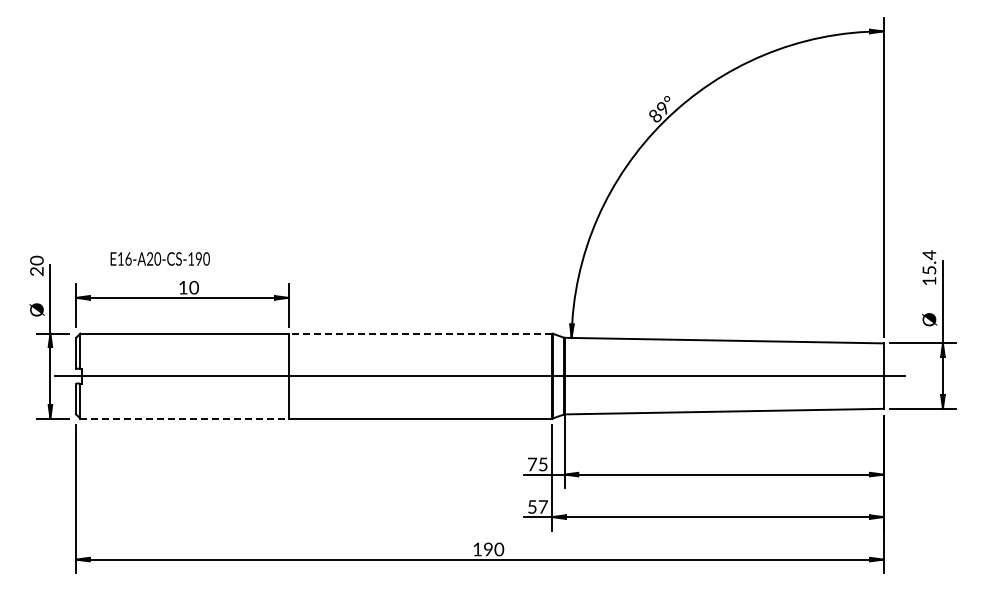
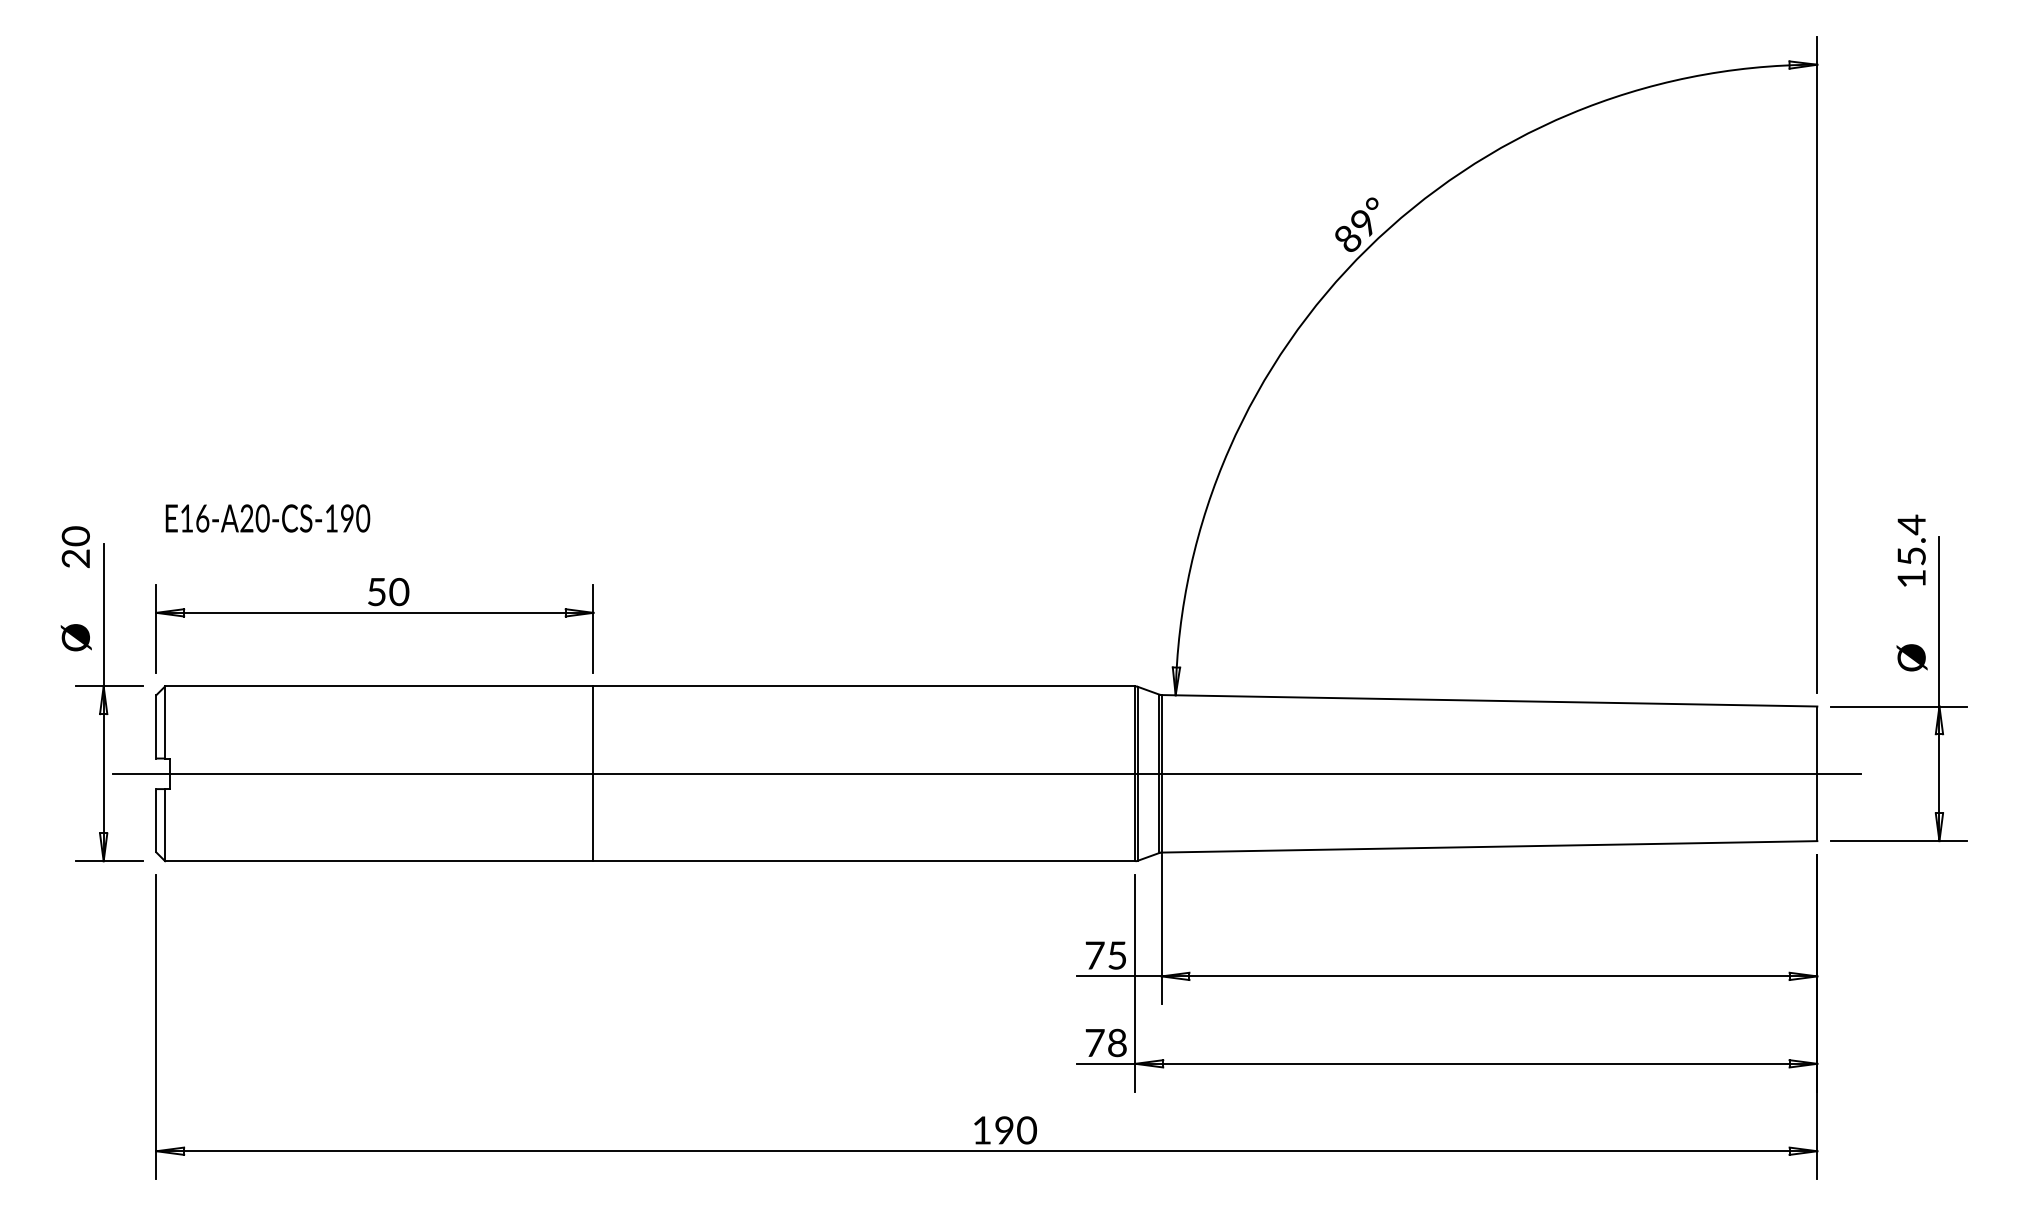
text: (159, 258) -> (266, 517), moved
text: (183, 287) -> (377, 591), 10 -> 50
line: (420, 333) -> (864, 686), dashed -> solid
line: (184, 418) -> (379, 860), dashed -> solid
text: (537, 506) -> (1105, 1042), 57 -> 78

